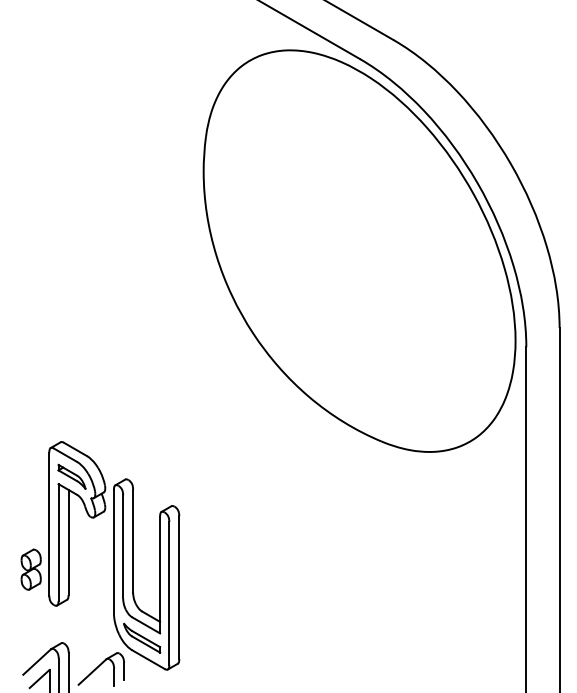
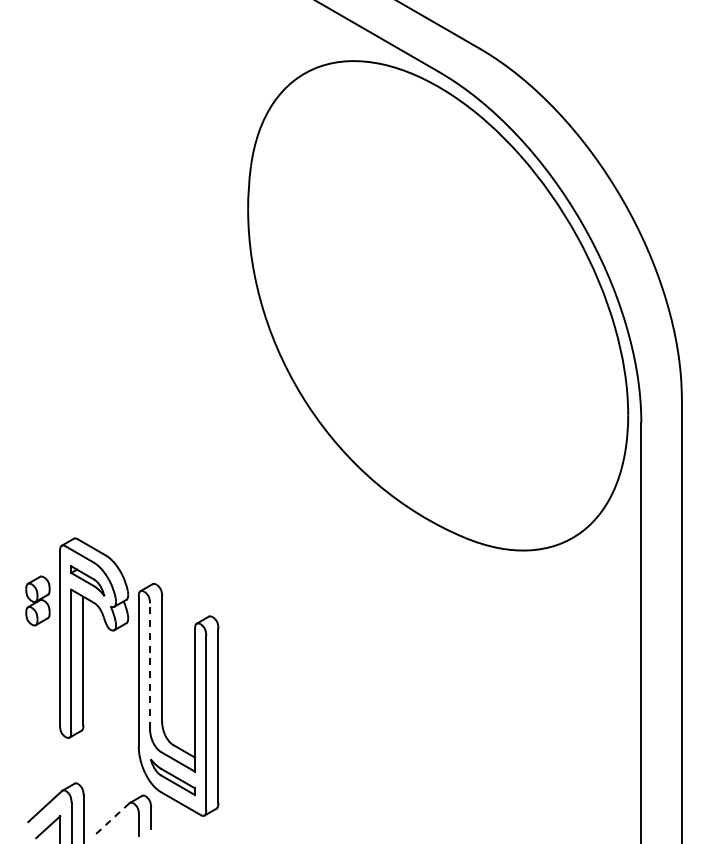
line: (123, 547) -> (150, 666), solid -> dashed
part: (30, 569) -> (37, 600), moved
line: (92, 671) -> (112, 818), solid -> dashed

